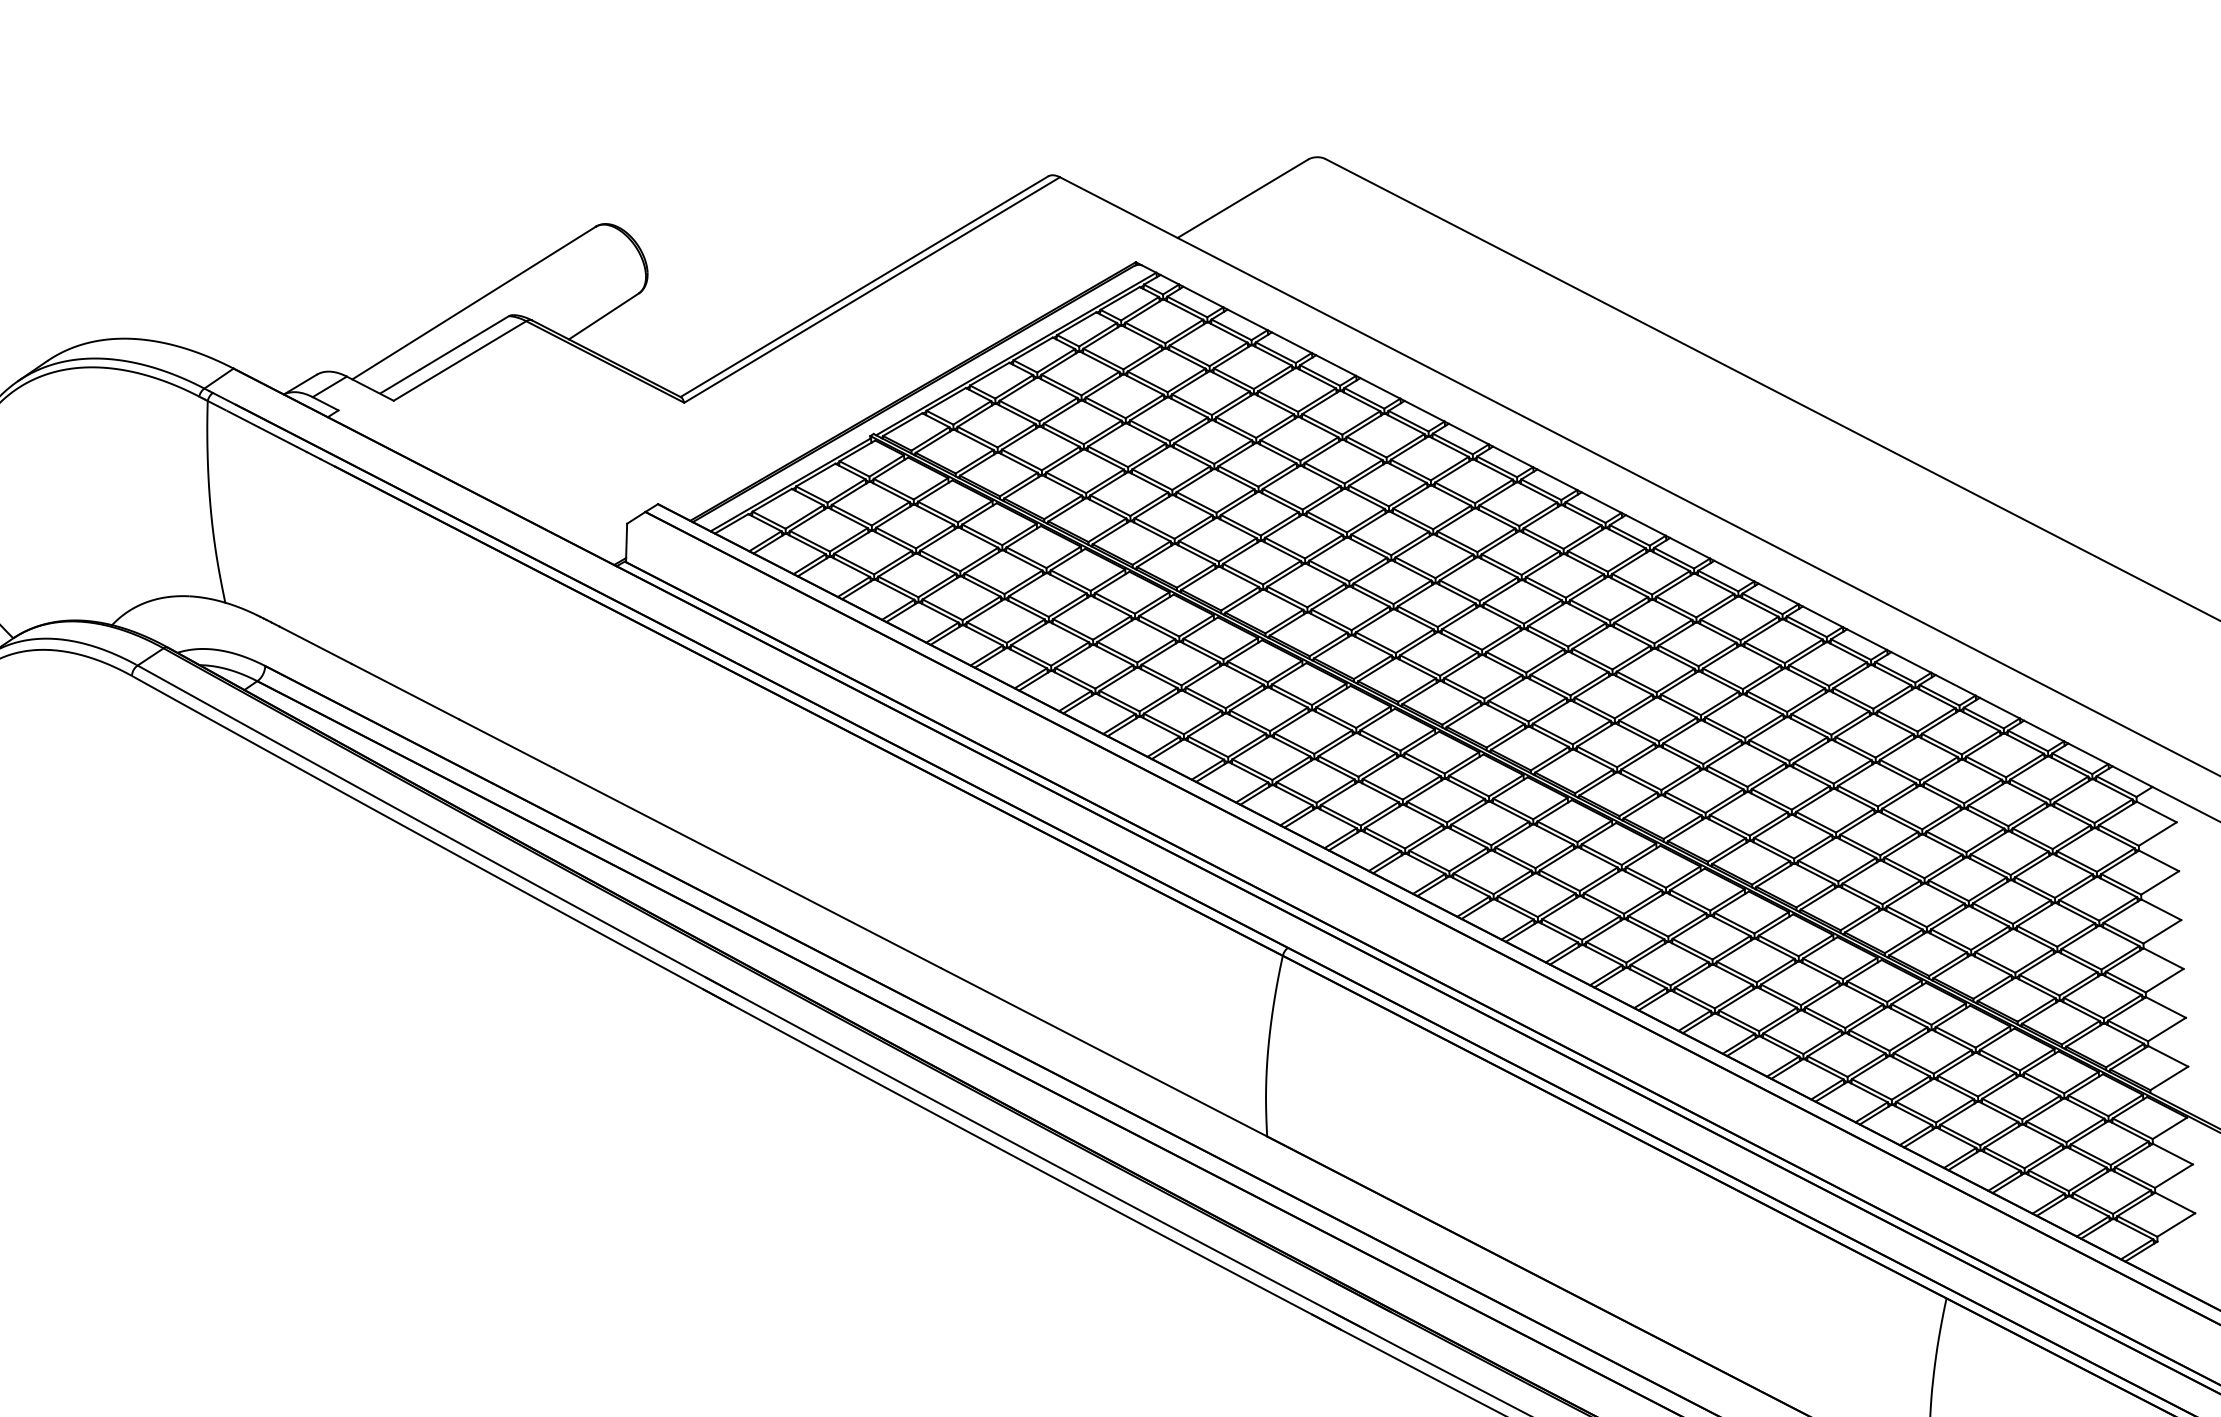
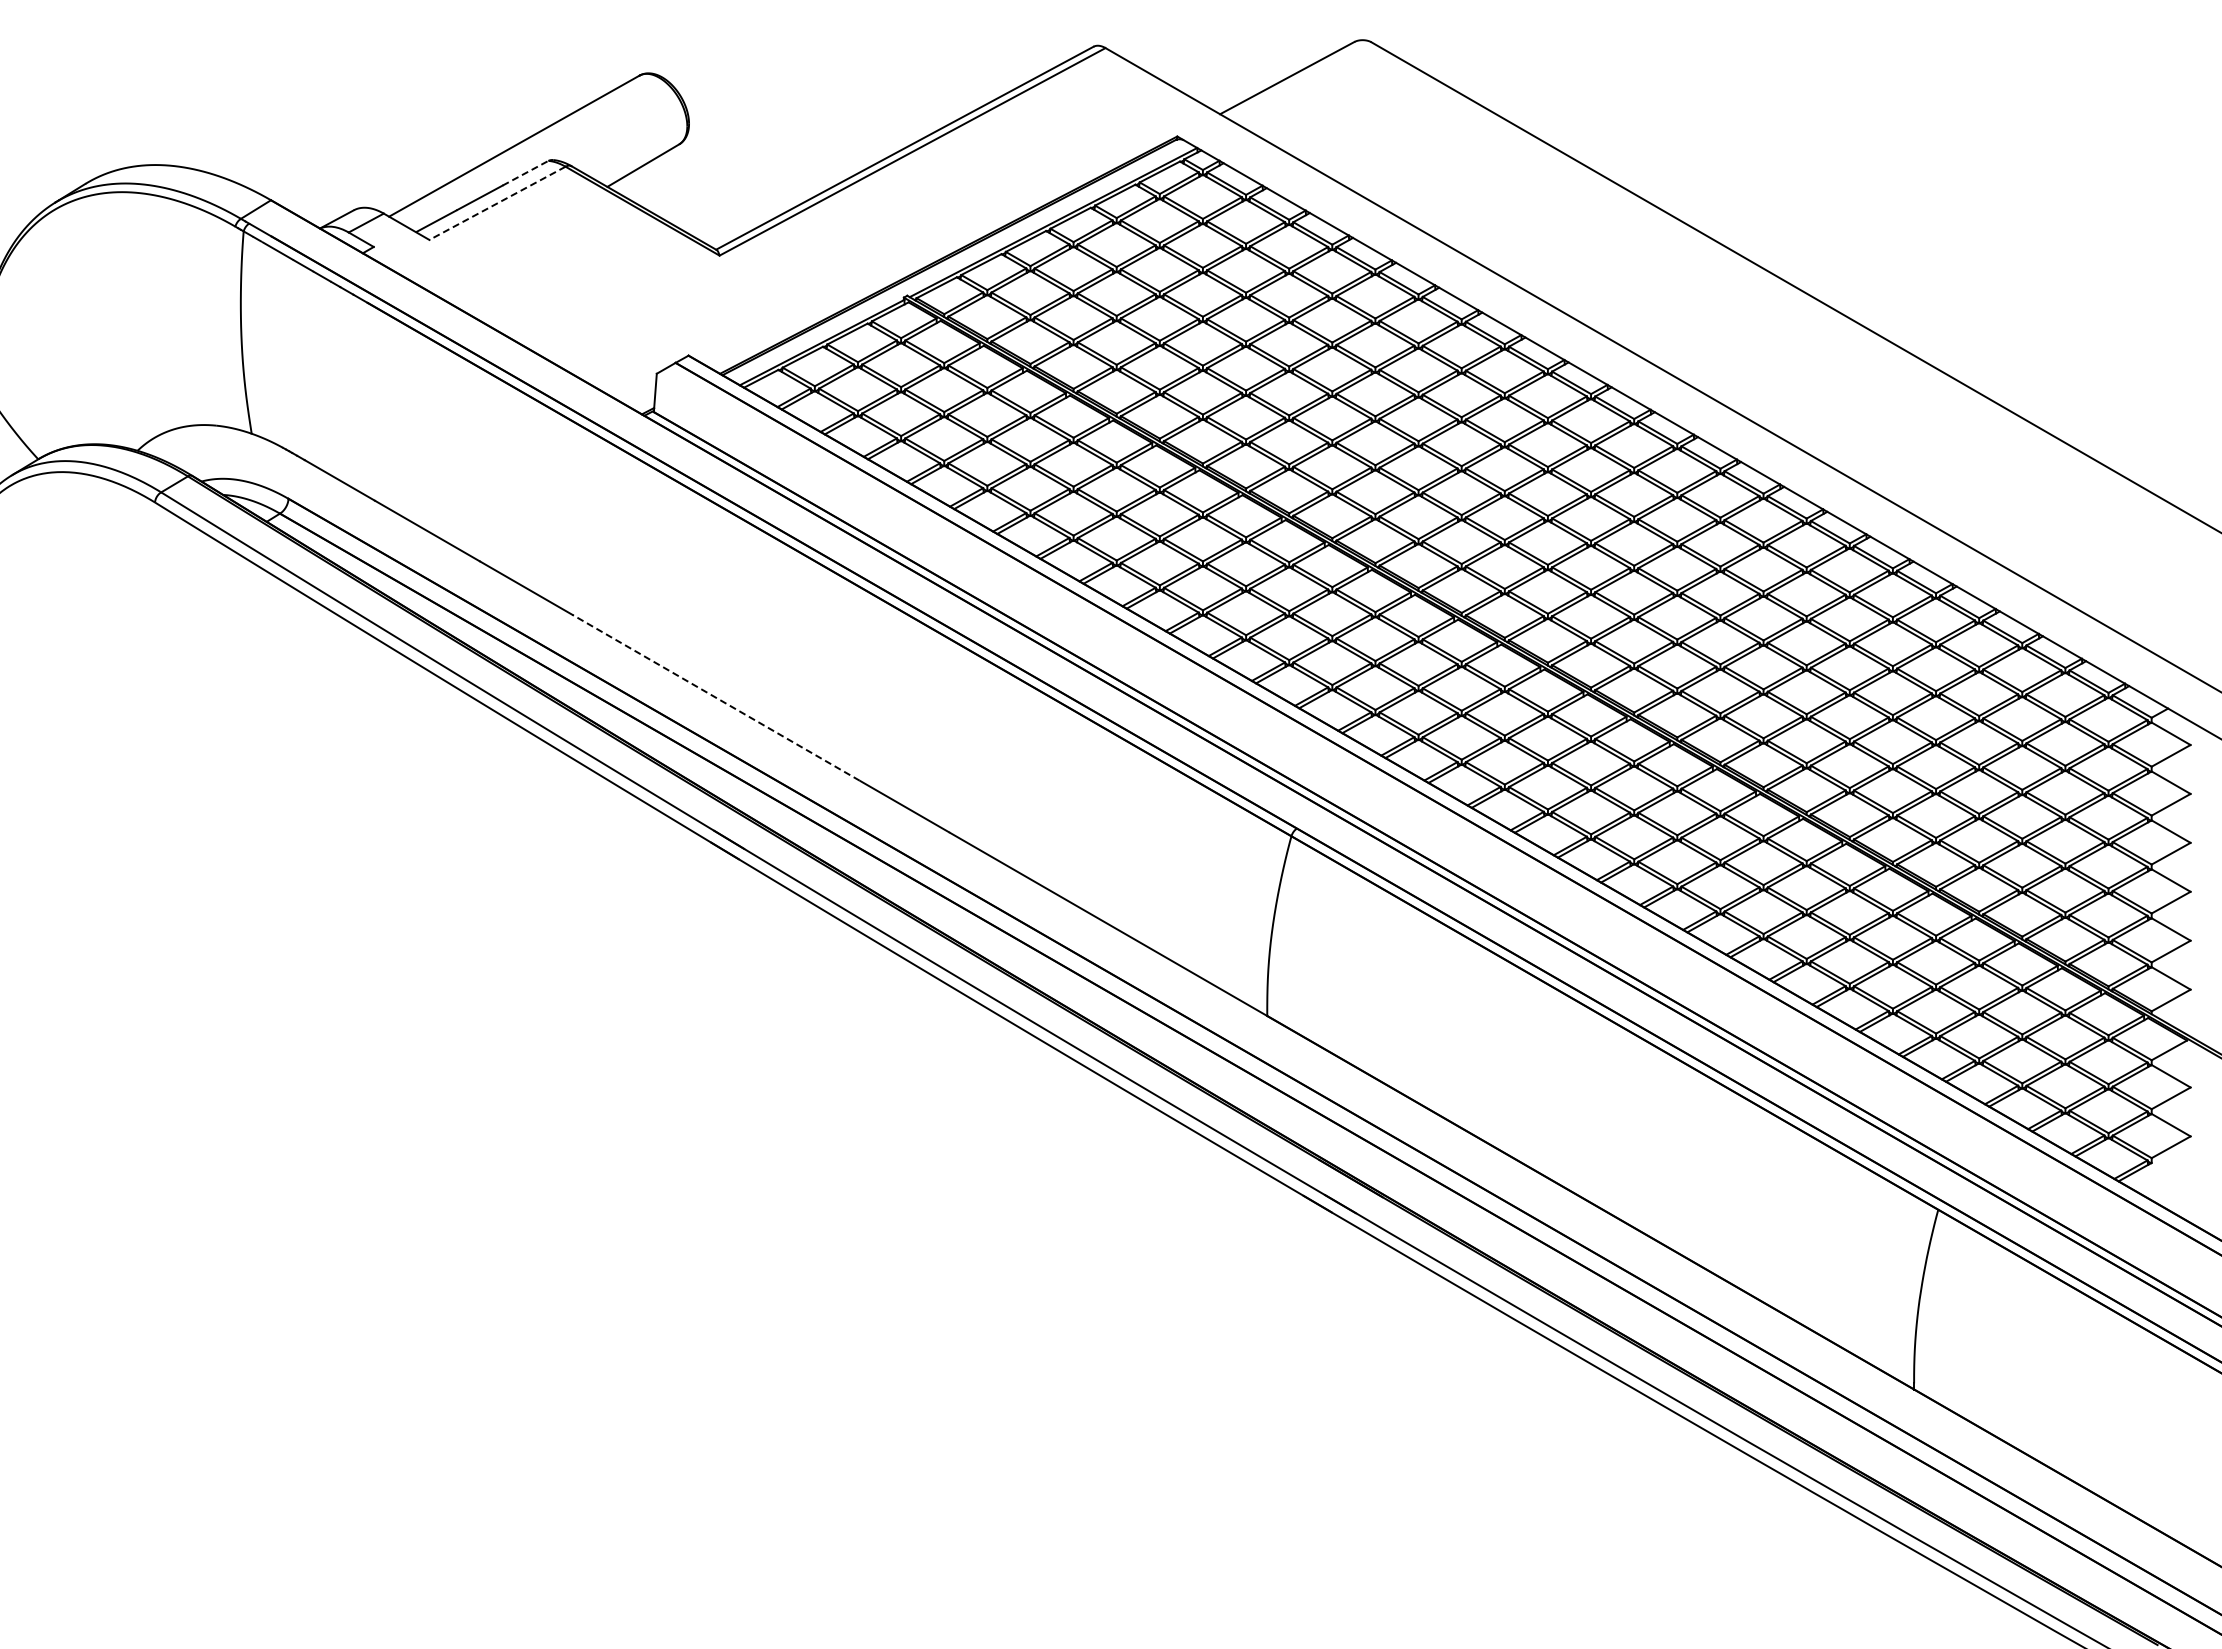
line: (486, 329) -> (525, 173), solid -> dashed
line: (459, 361) -> (497, 203), solid -> dashed
line: (702, 844) -> (716, 697), solid -> dashed

